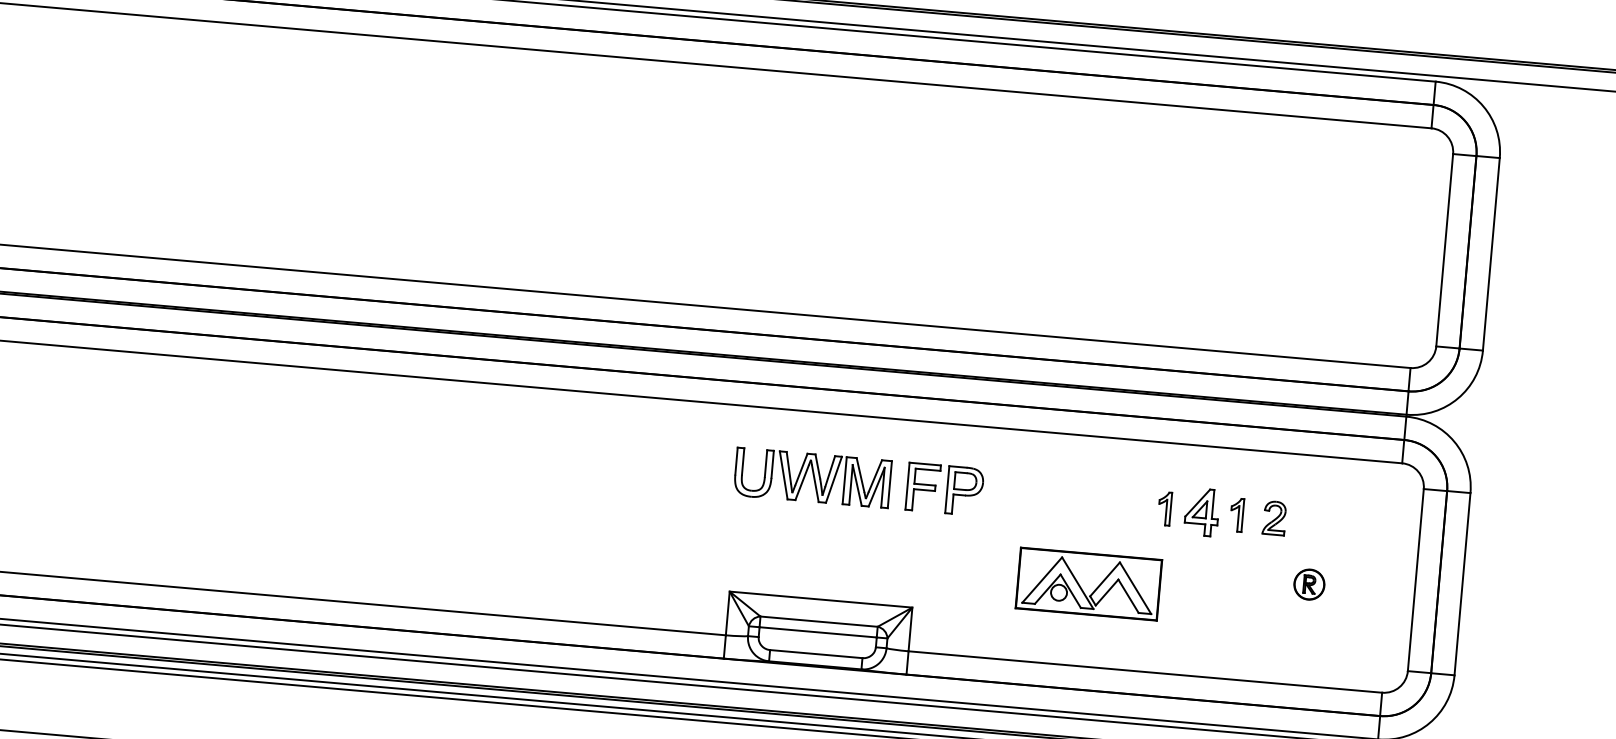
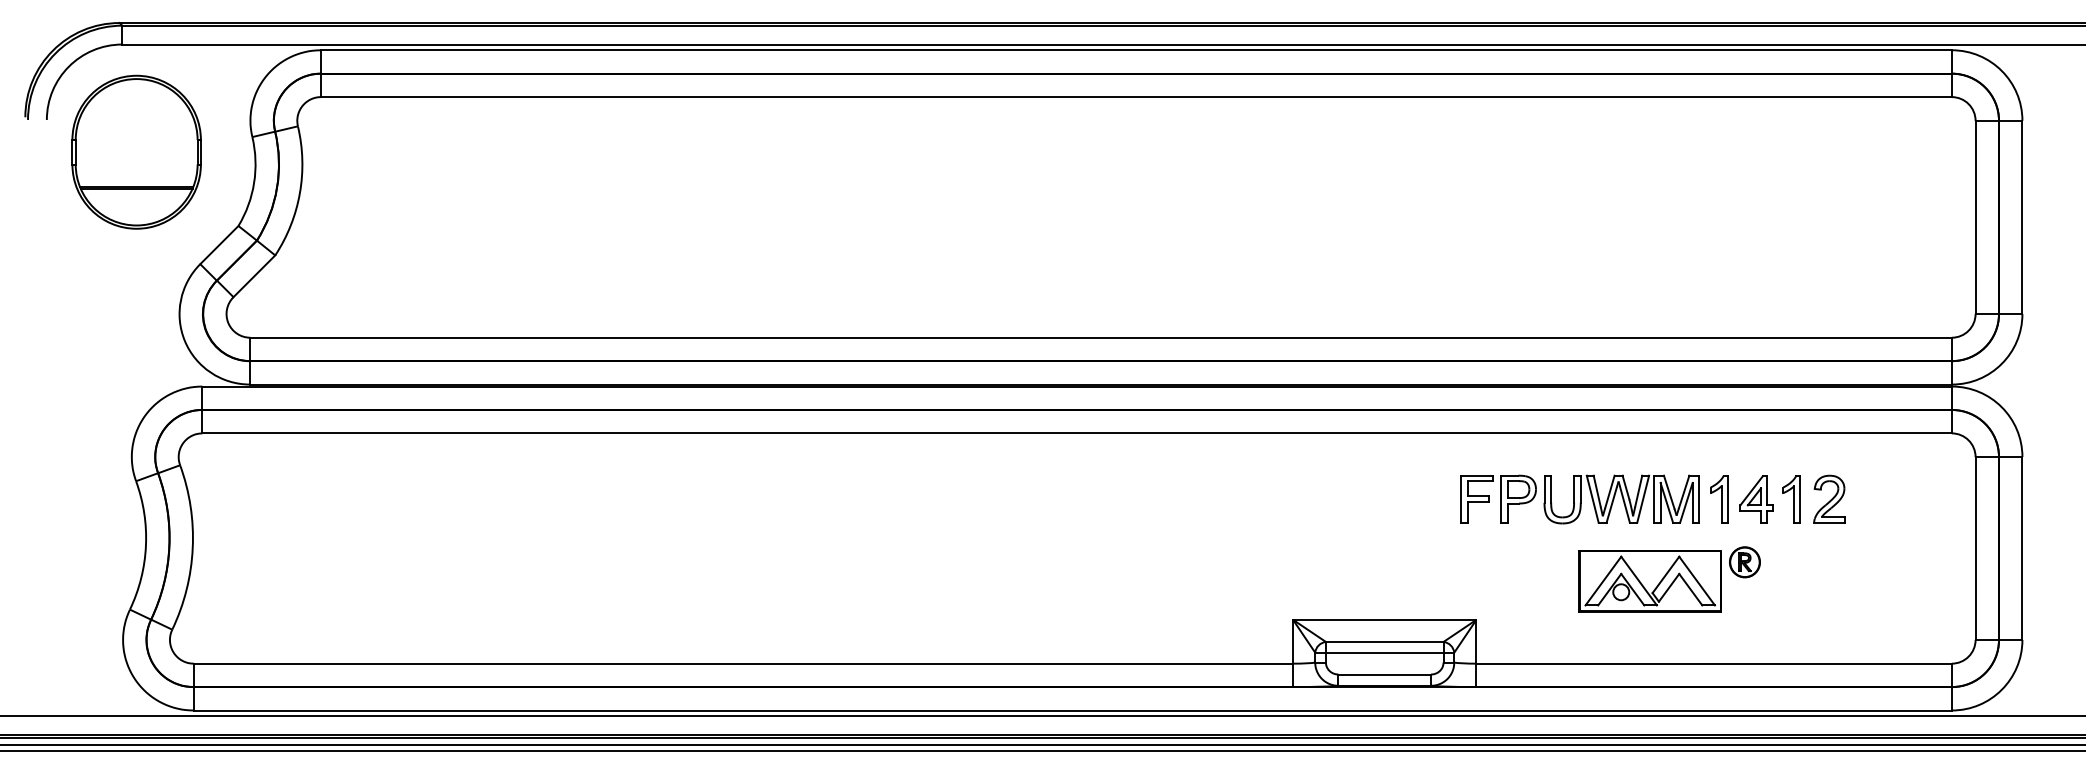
part: (812, 478) -> (1621, 499), moved
part: (1164, 508) -> (1719, 499), size x1.43
part: (1236, 515) -> (1791, 499), size x1.43
part: (1274, 517) -> (1829, 498), size x1.43
part: (1308, 584) -> (1744, 562), moved

